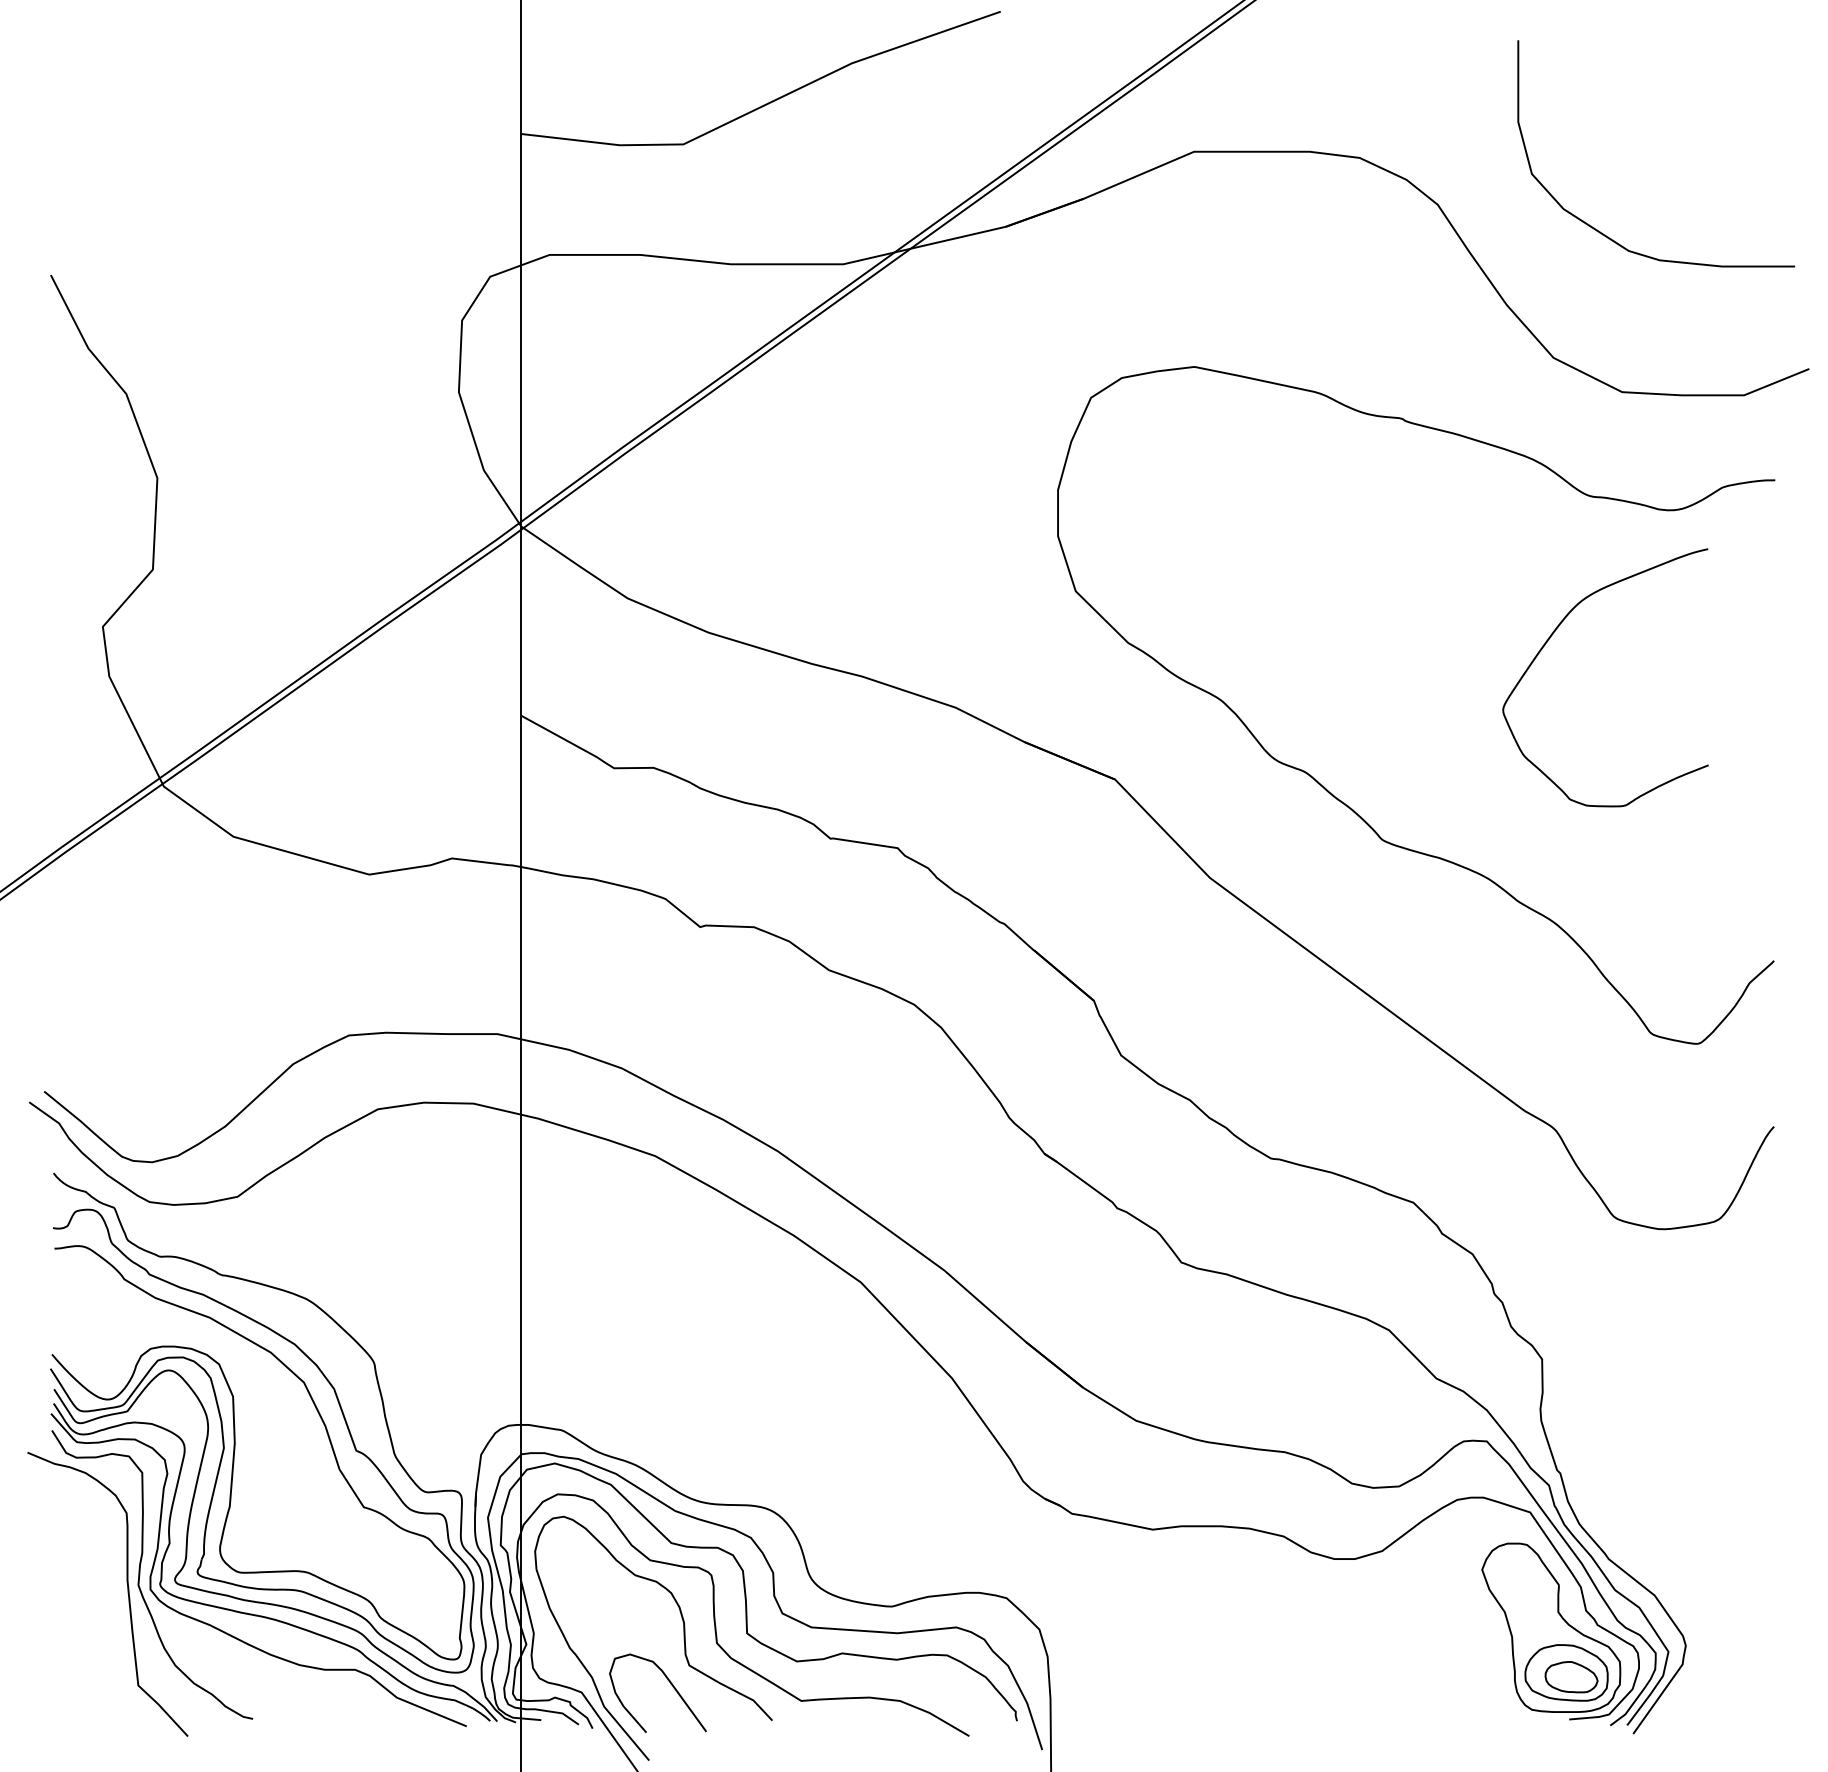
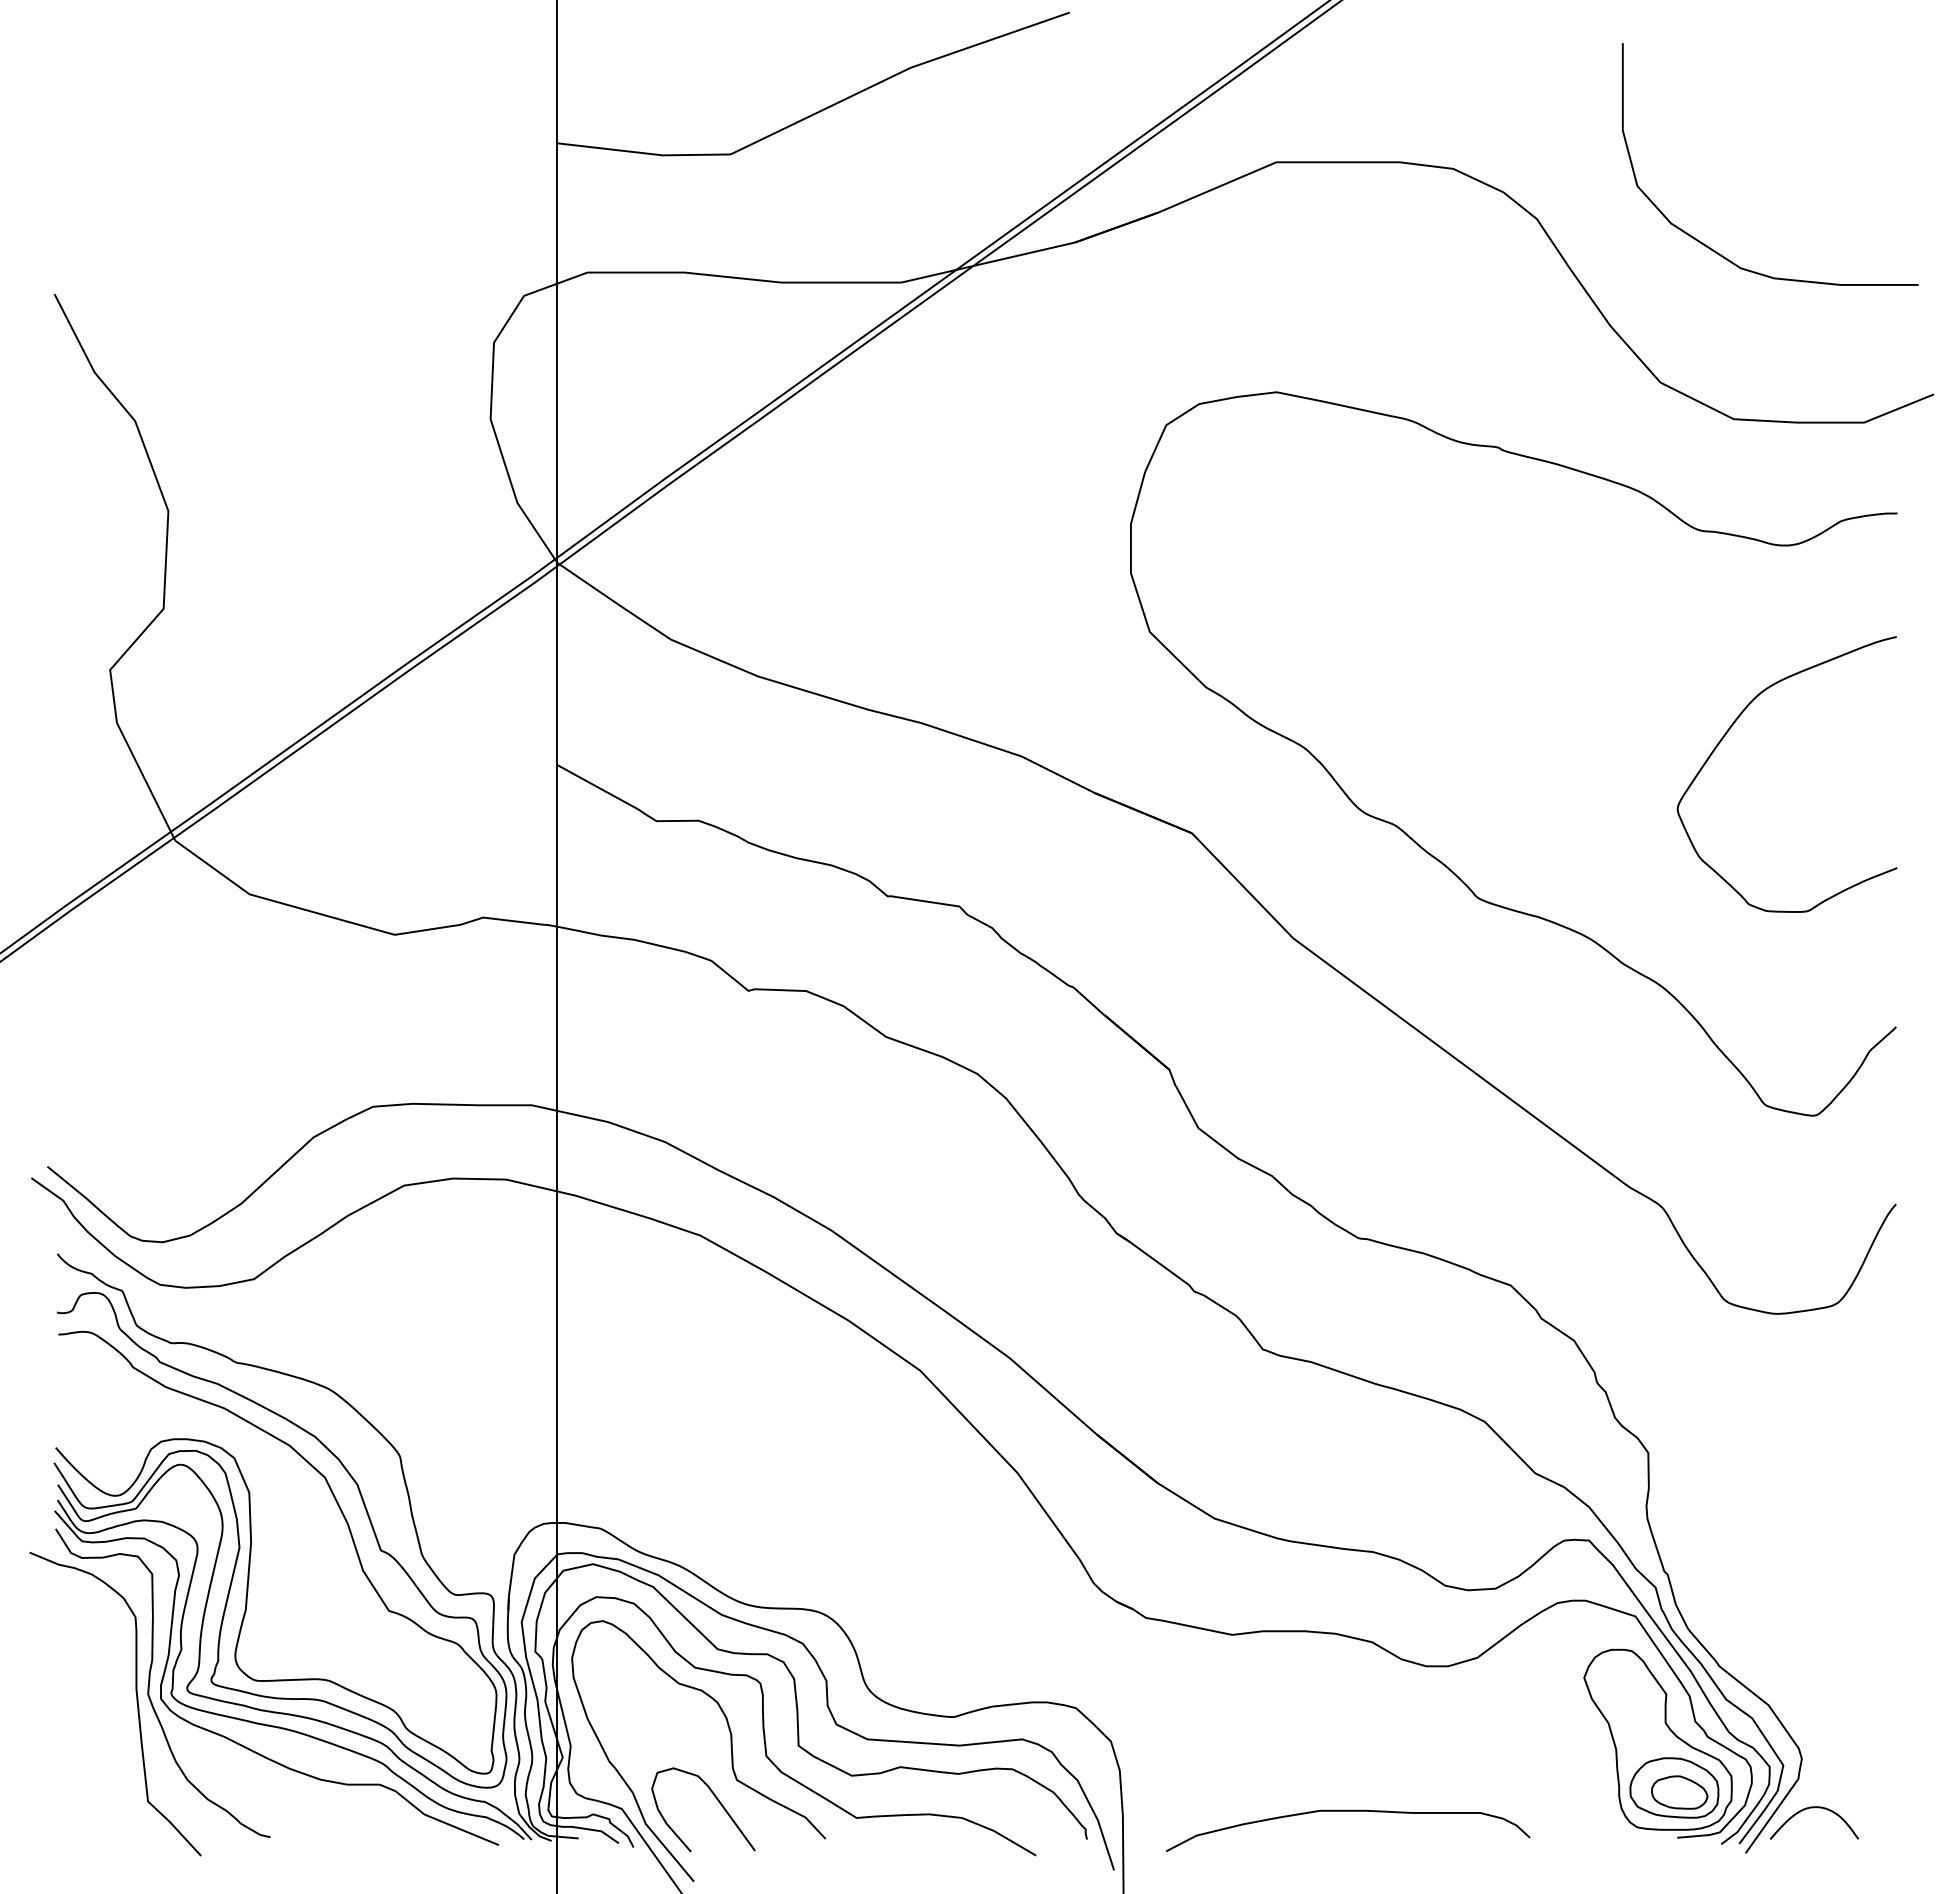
curve: (1552, 635) -> (1730, 729), moved
curve: (1697, 1692) -> (1814, 1808), added
curve: (1261, 1694) -> (1348, 1811), added

